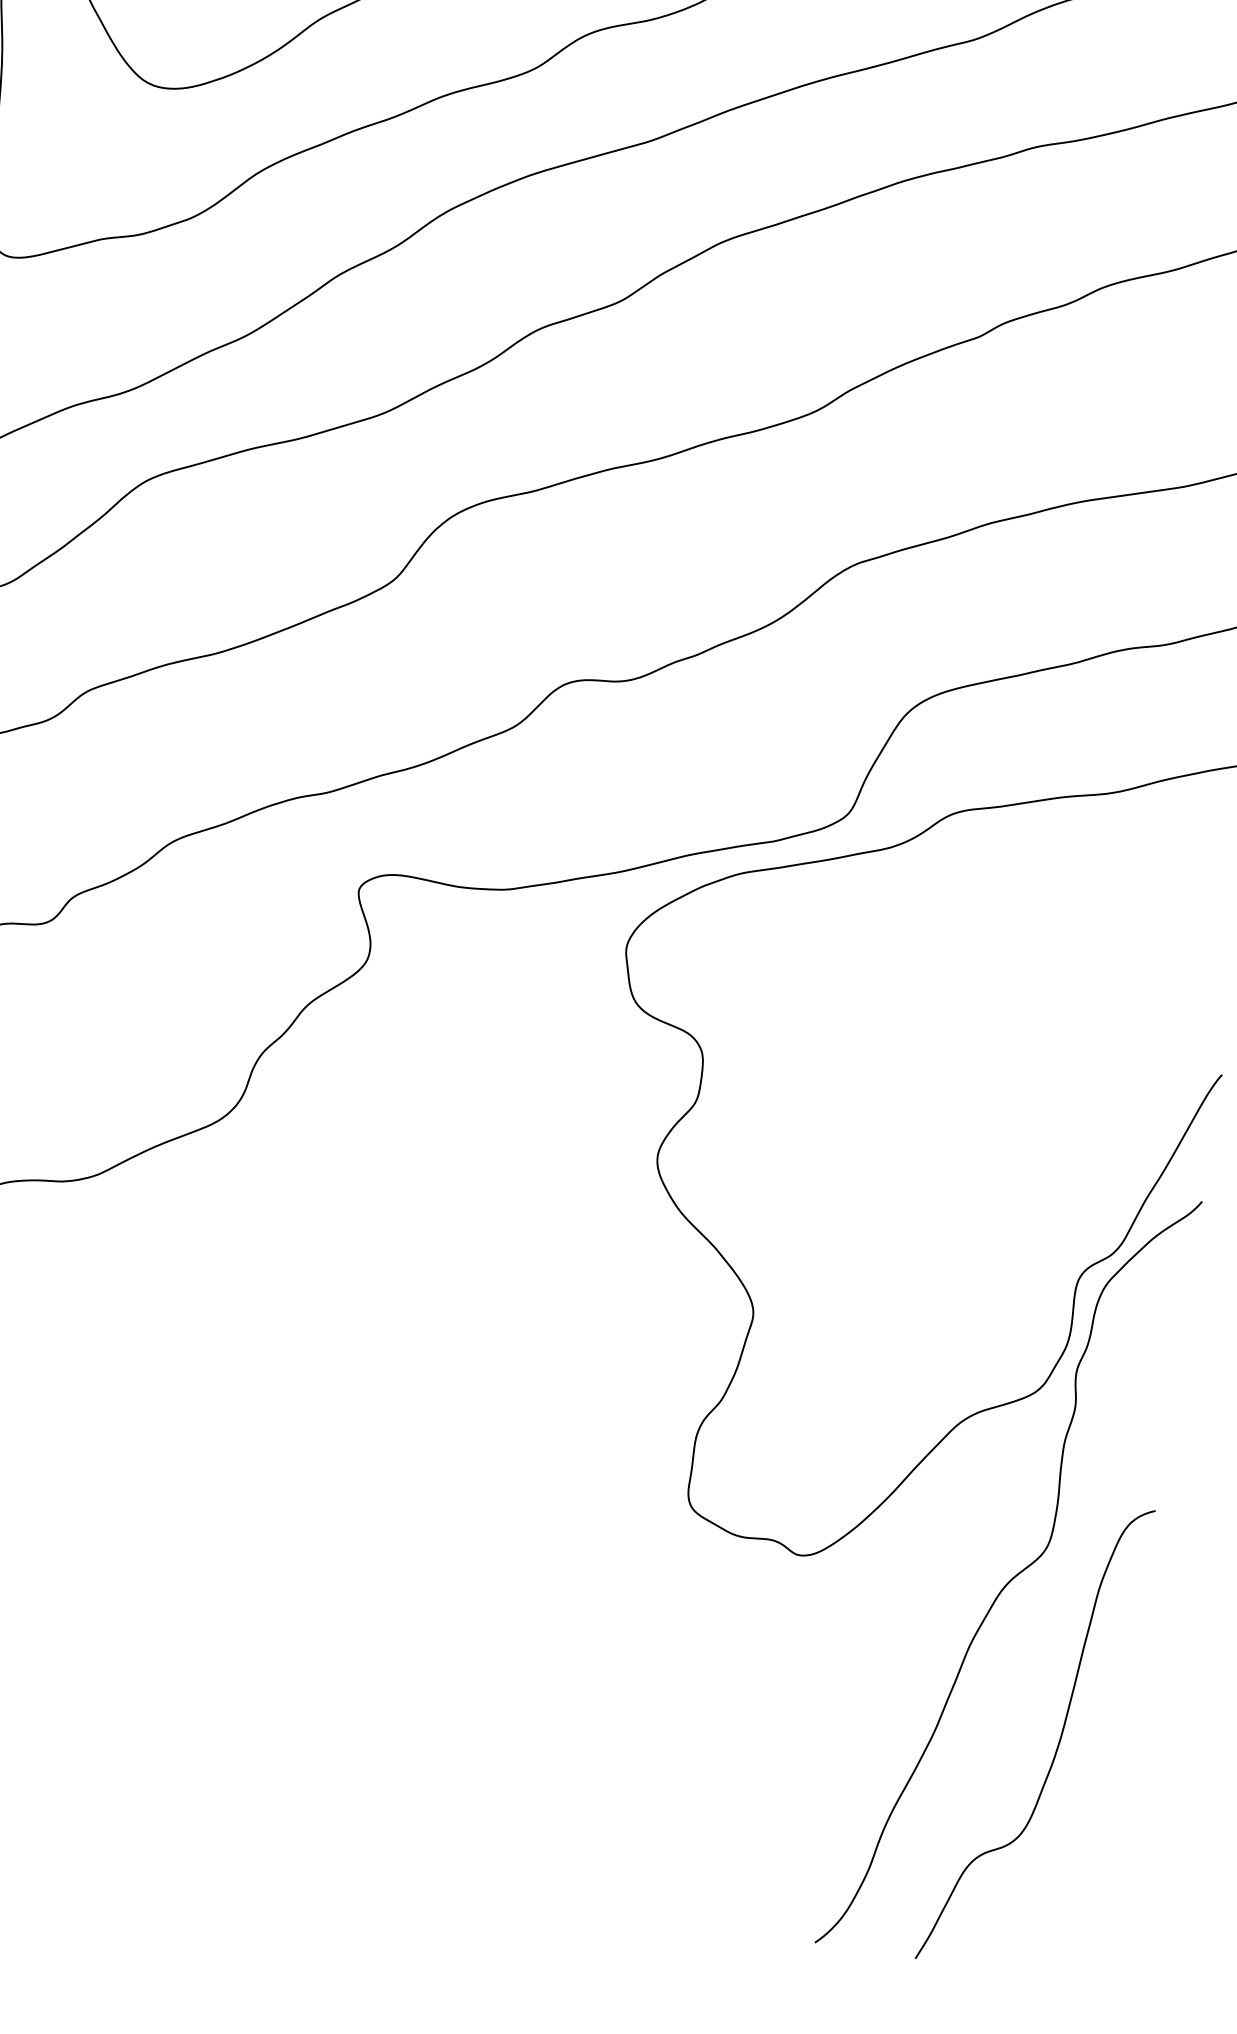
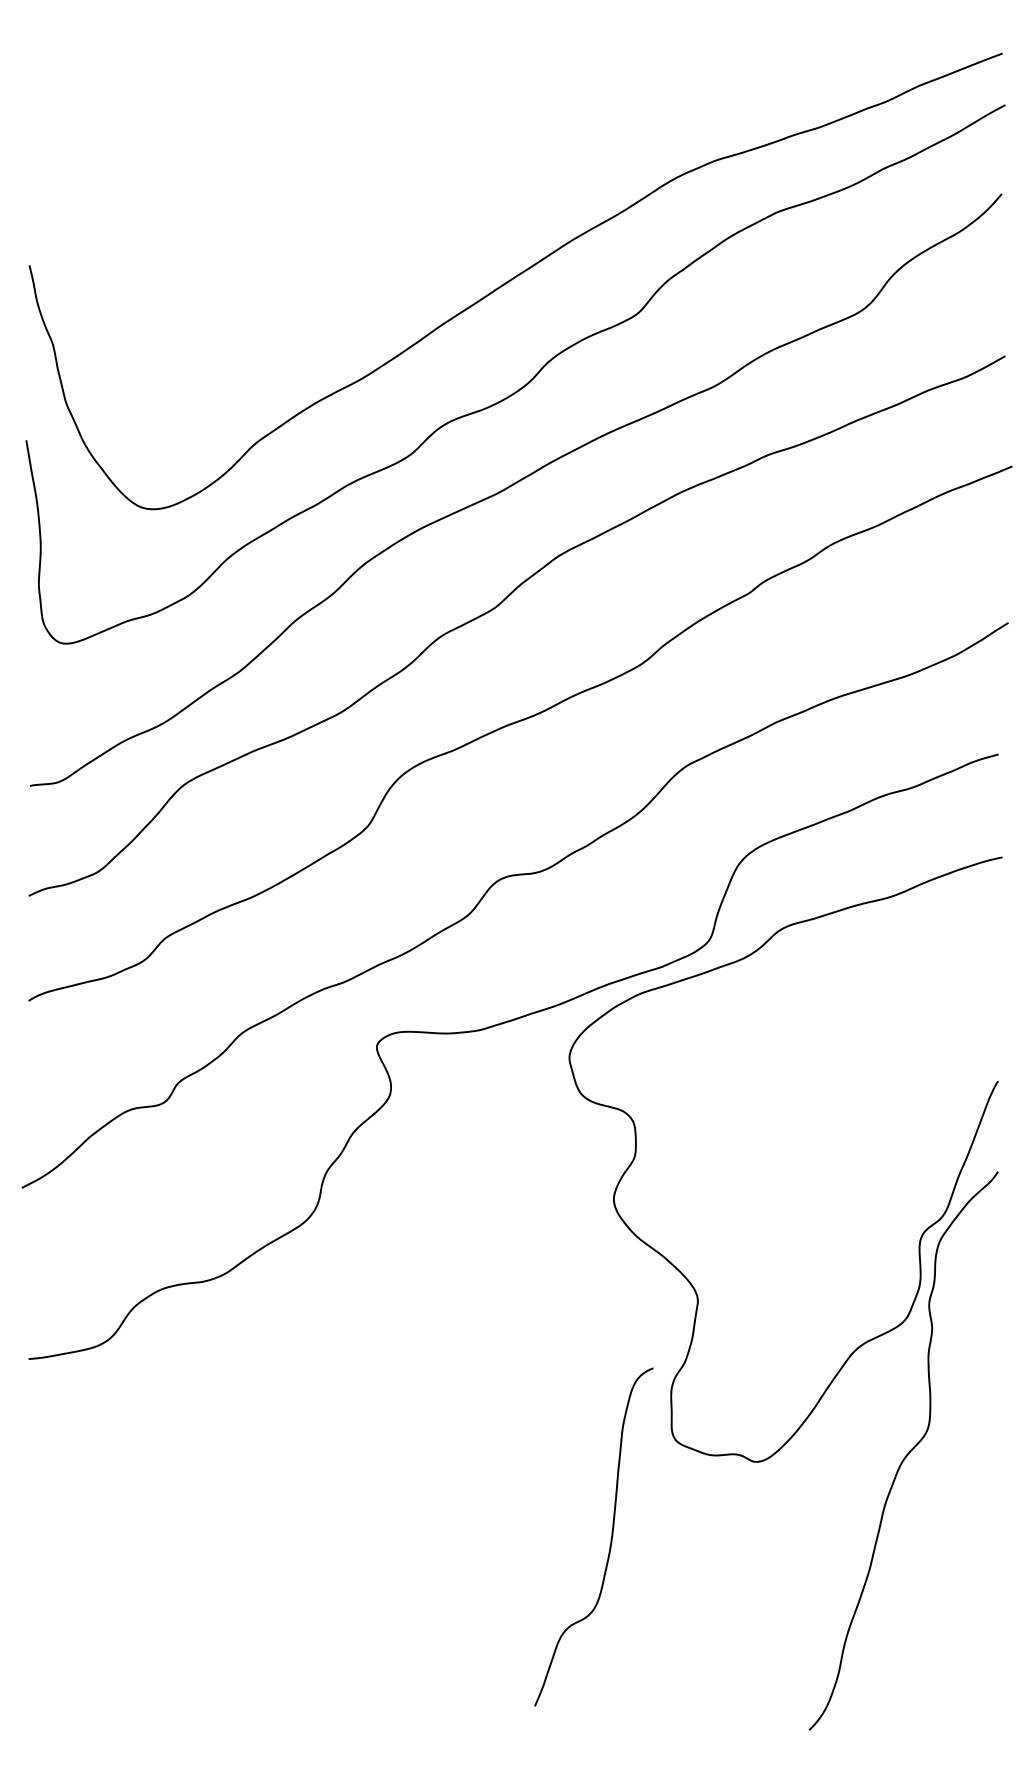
curve: (1057, 1741) -> (610, 1539), moved

